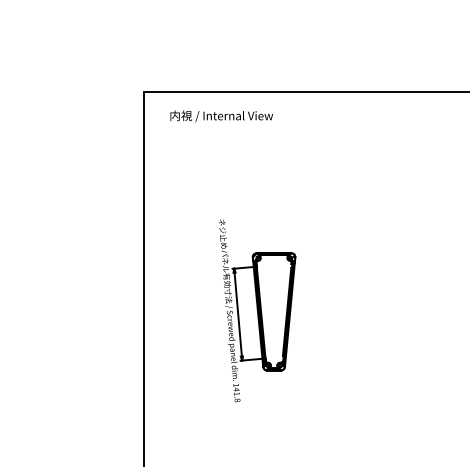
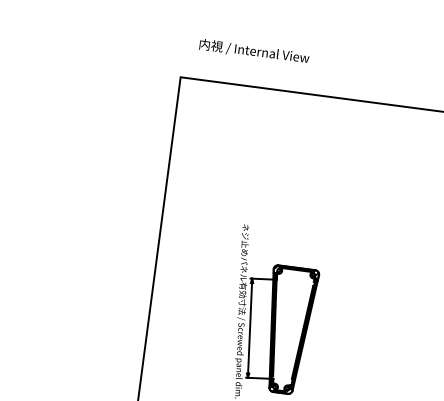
text: (221, 116) -> (254, 51), moved

